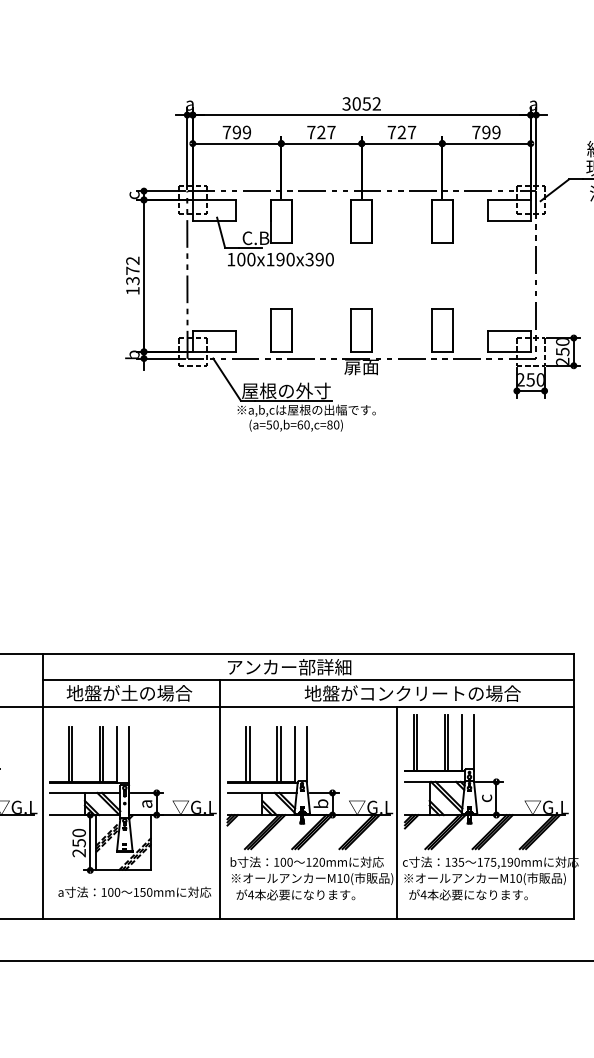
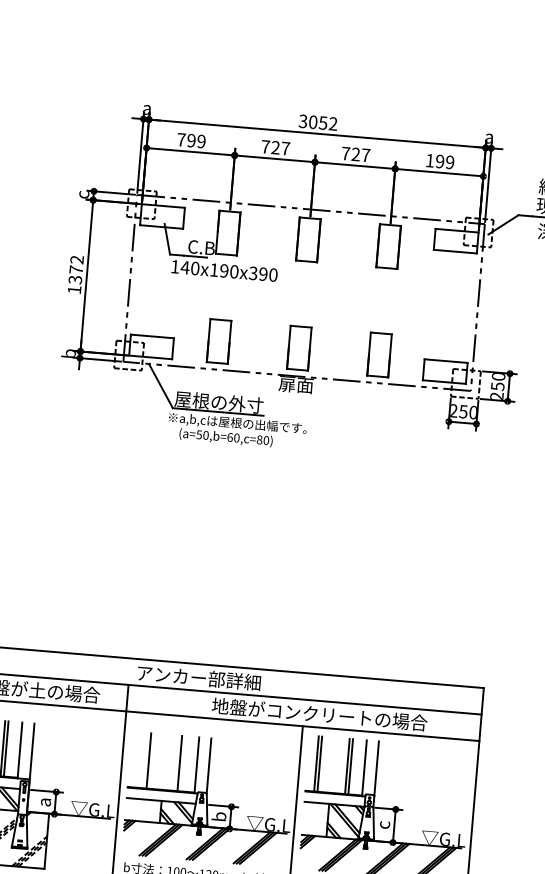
text: (476, 132) -> (430, 160), 799 -> 199
text: (240, 259) -> (184, 267), 100x190x390 -> 140x190x390
line: (249, 753) -> (152, 760), removed
line: (280, 753) -> (182, 763), removed

